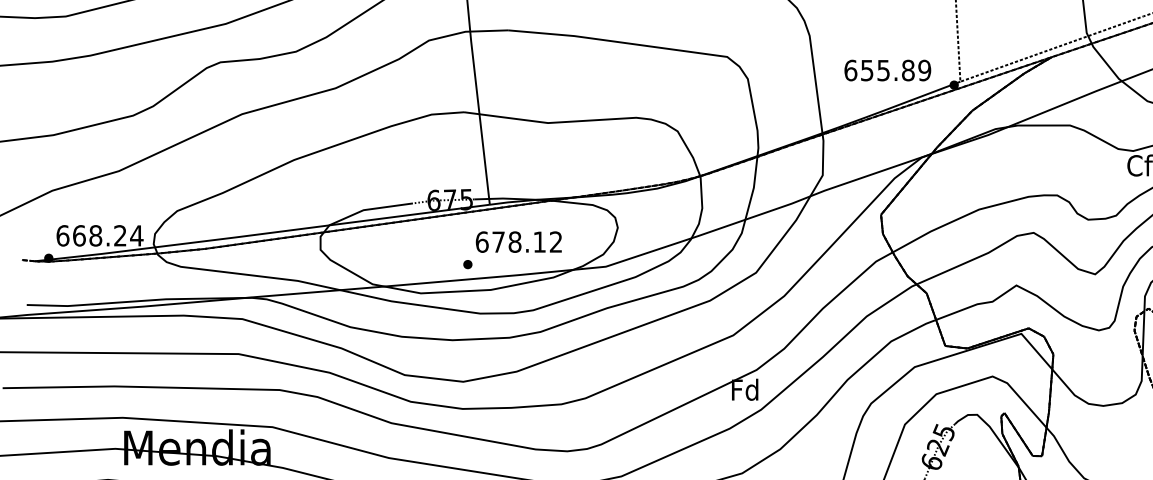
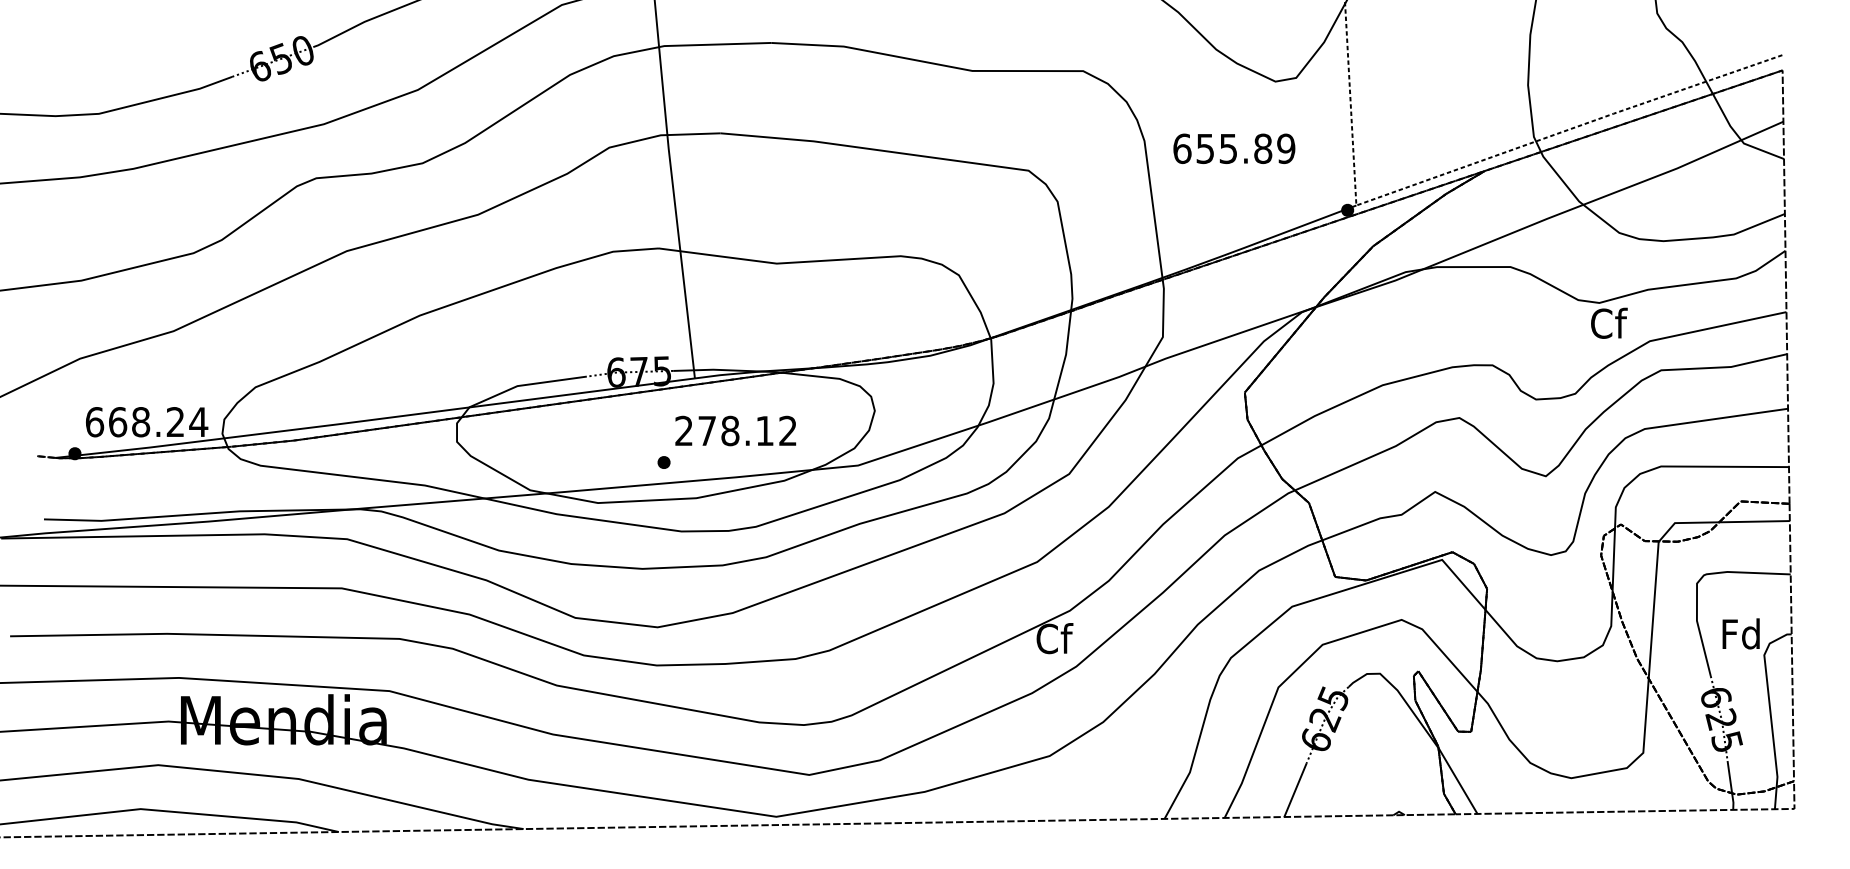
text: (887, 70) -> (1234, 148), moved
text: (482, 241) -> (684, 430), 678.12 -> 278.12
text: (745, 389) -> (1054, 638), Fd -> Cf

